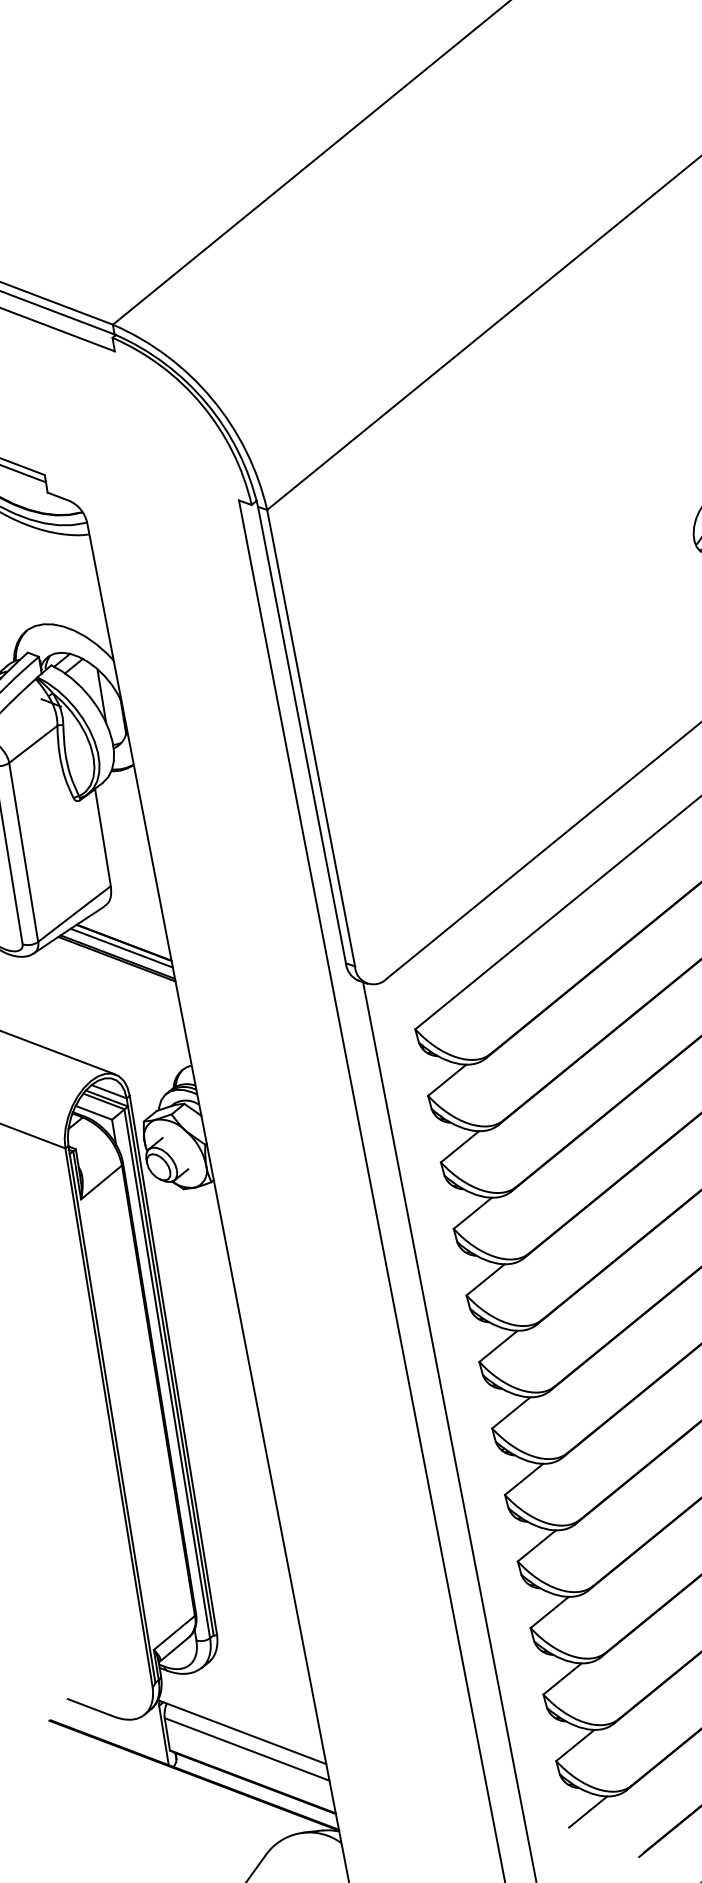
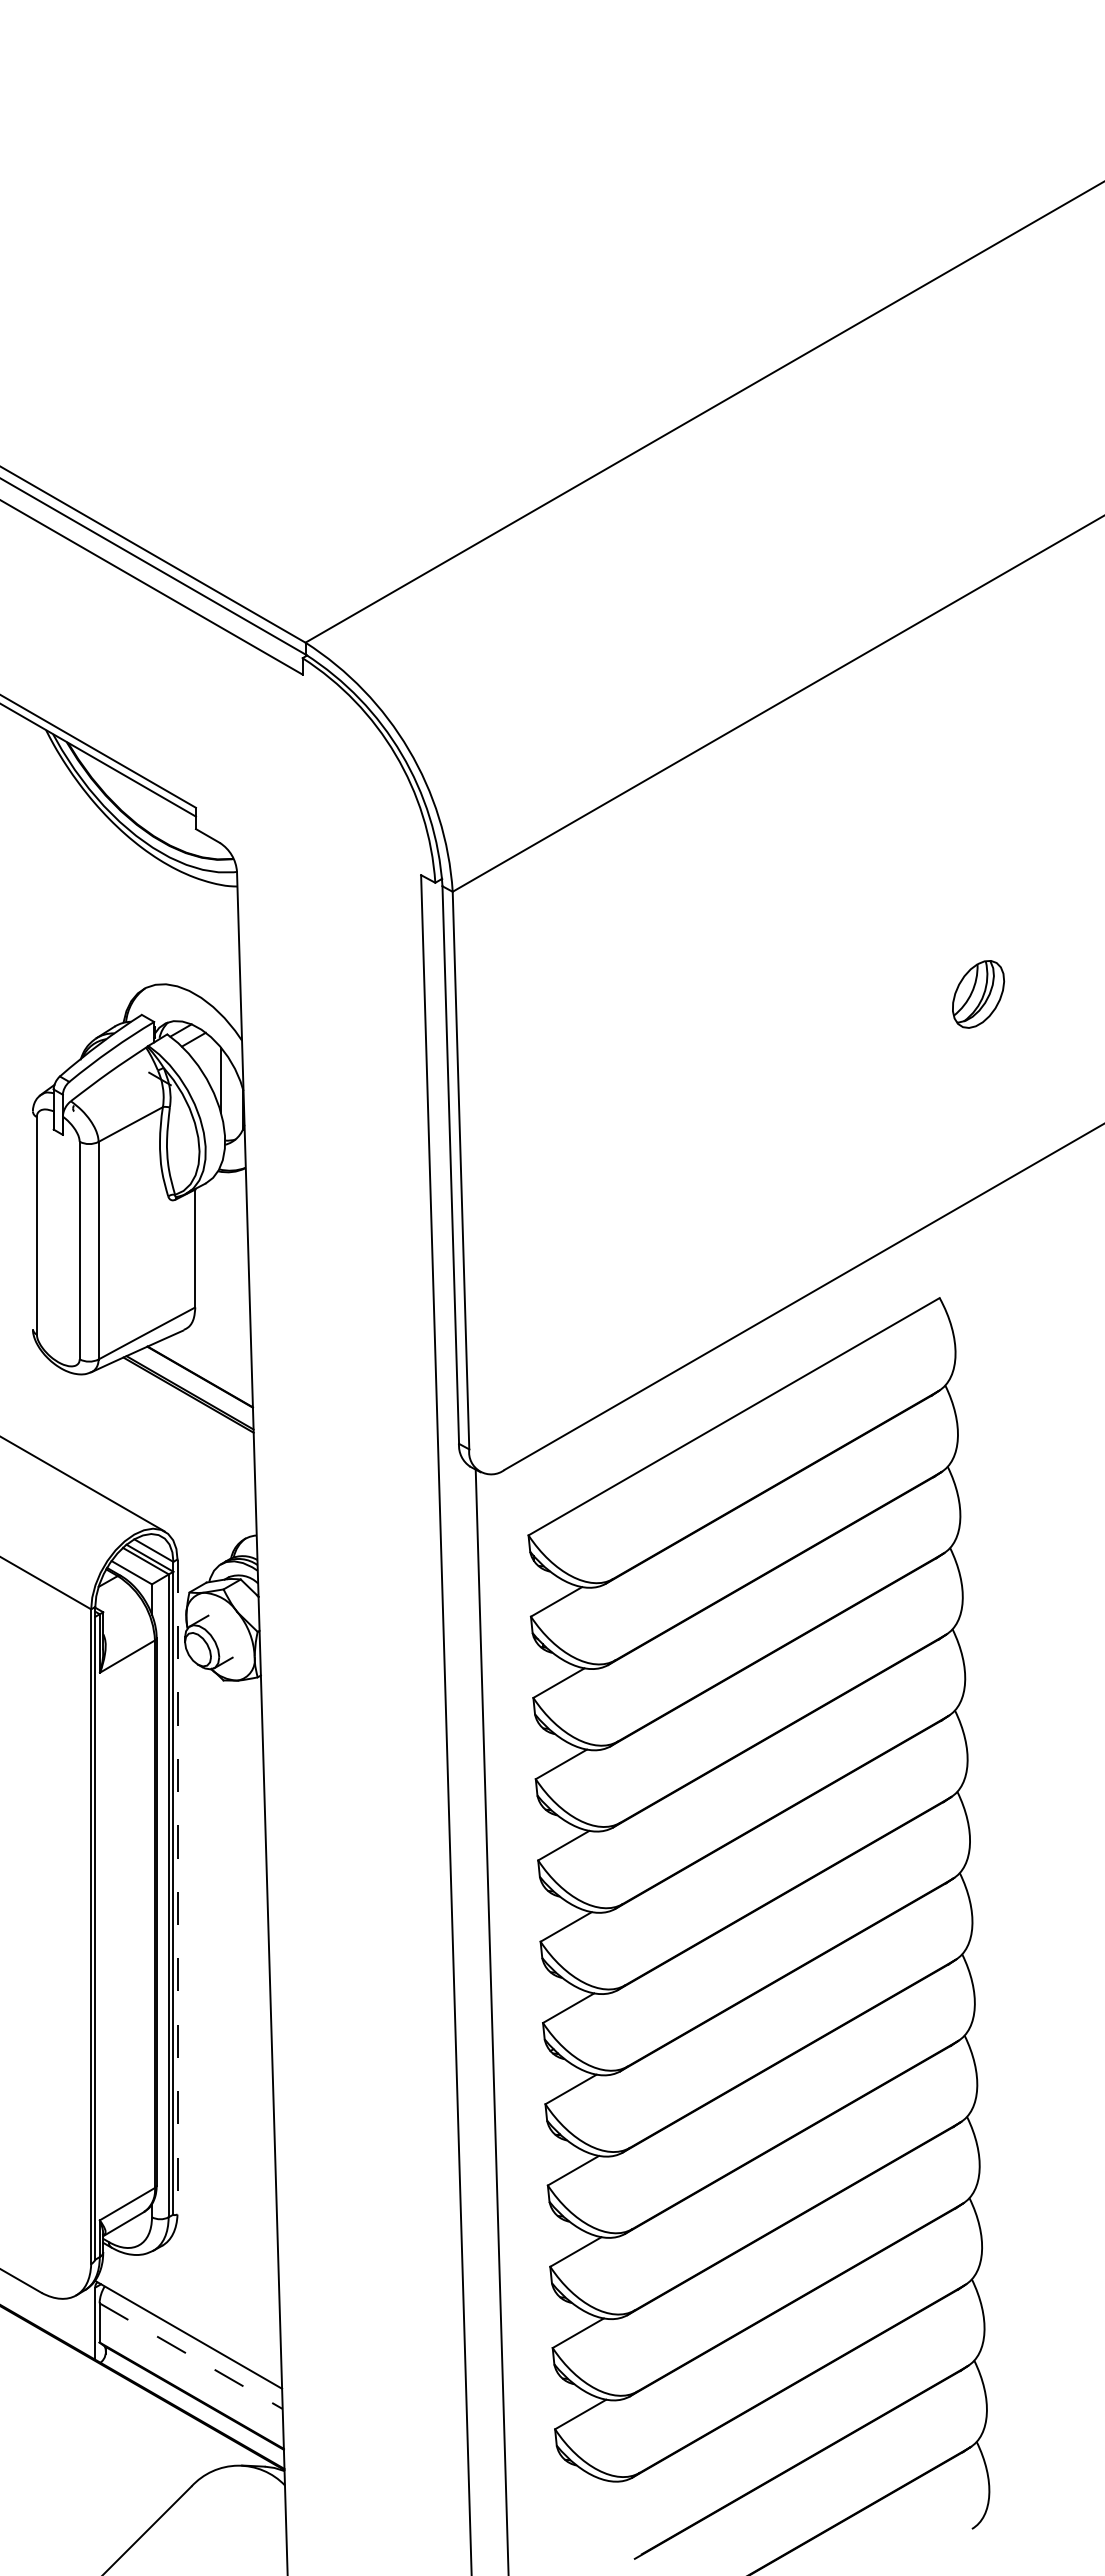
line: (121, 947) -> (196, 1382), removed
line: (173, 1365) -> (177, 1887), solid -> dashed
line: (247, 1749) -> (191, 2356), solid -> dashed
line: (587, 1811) -> (582, 2495), removed

